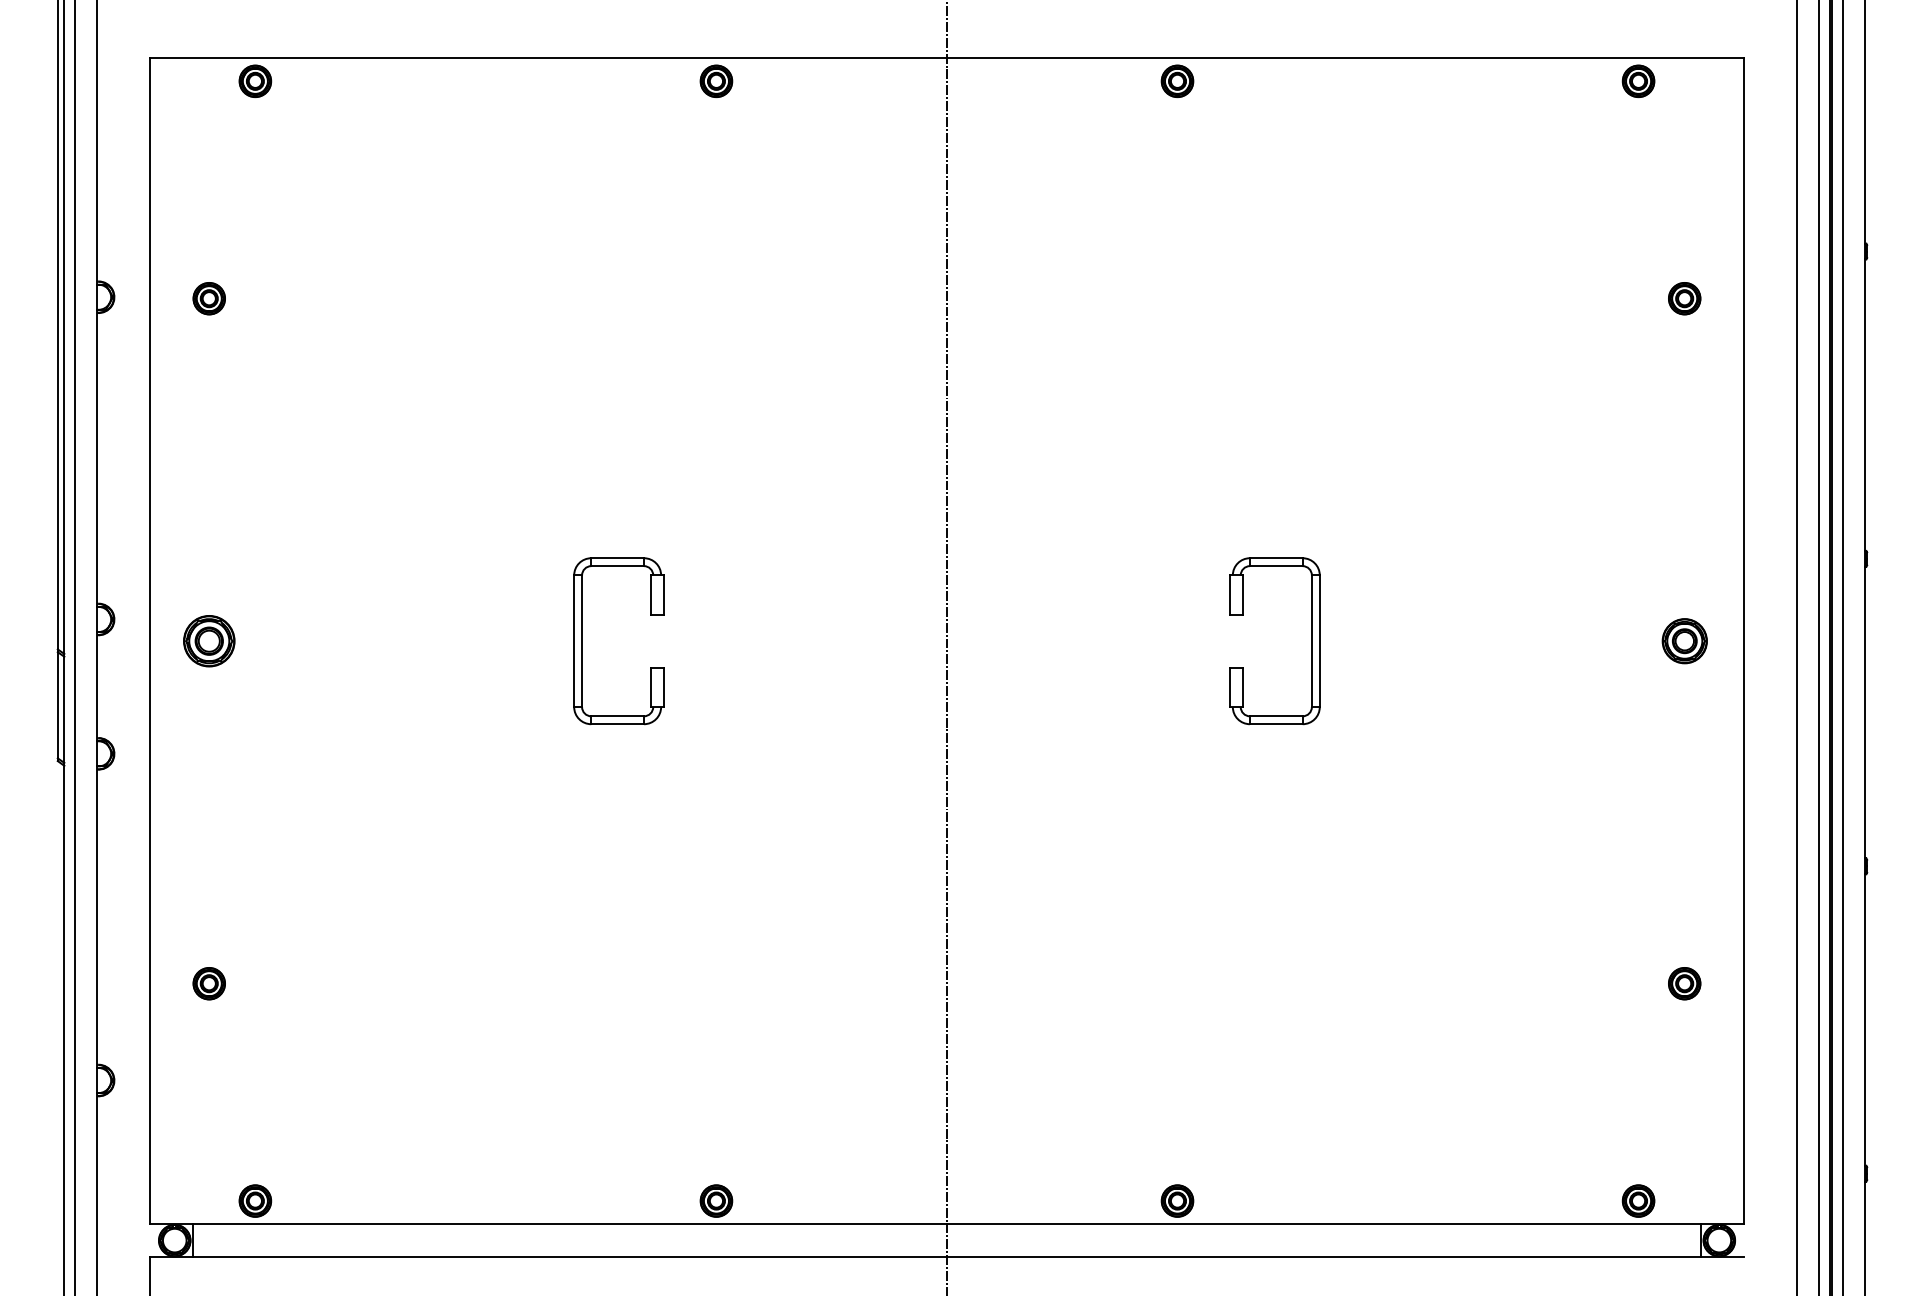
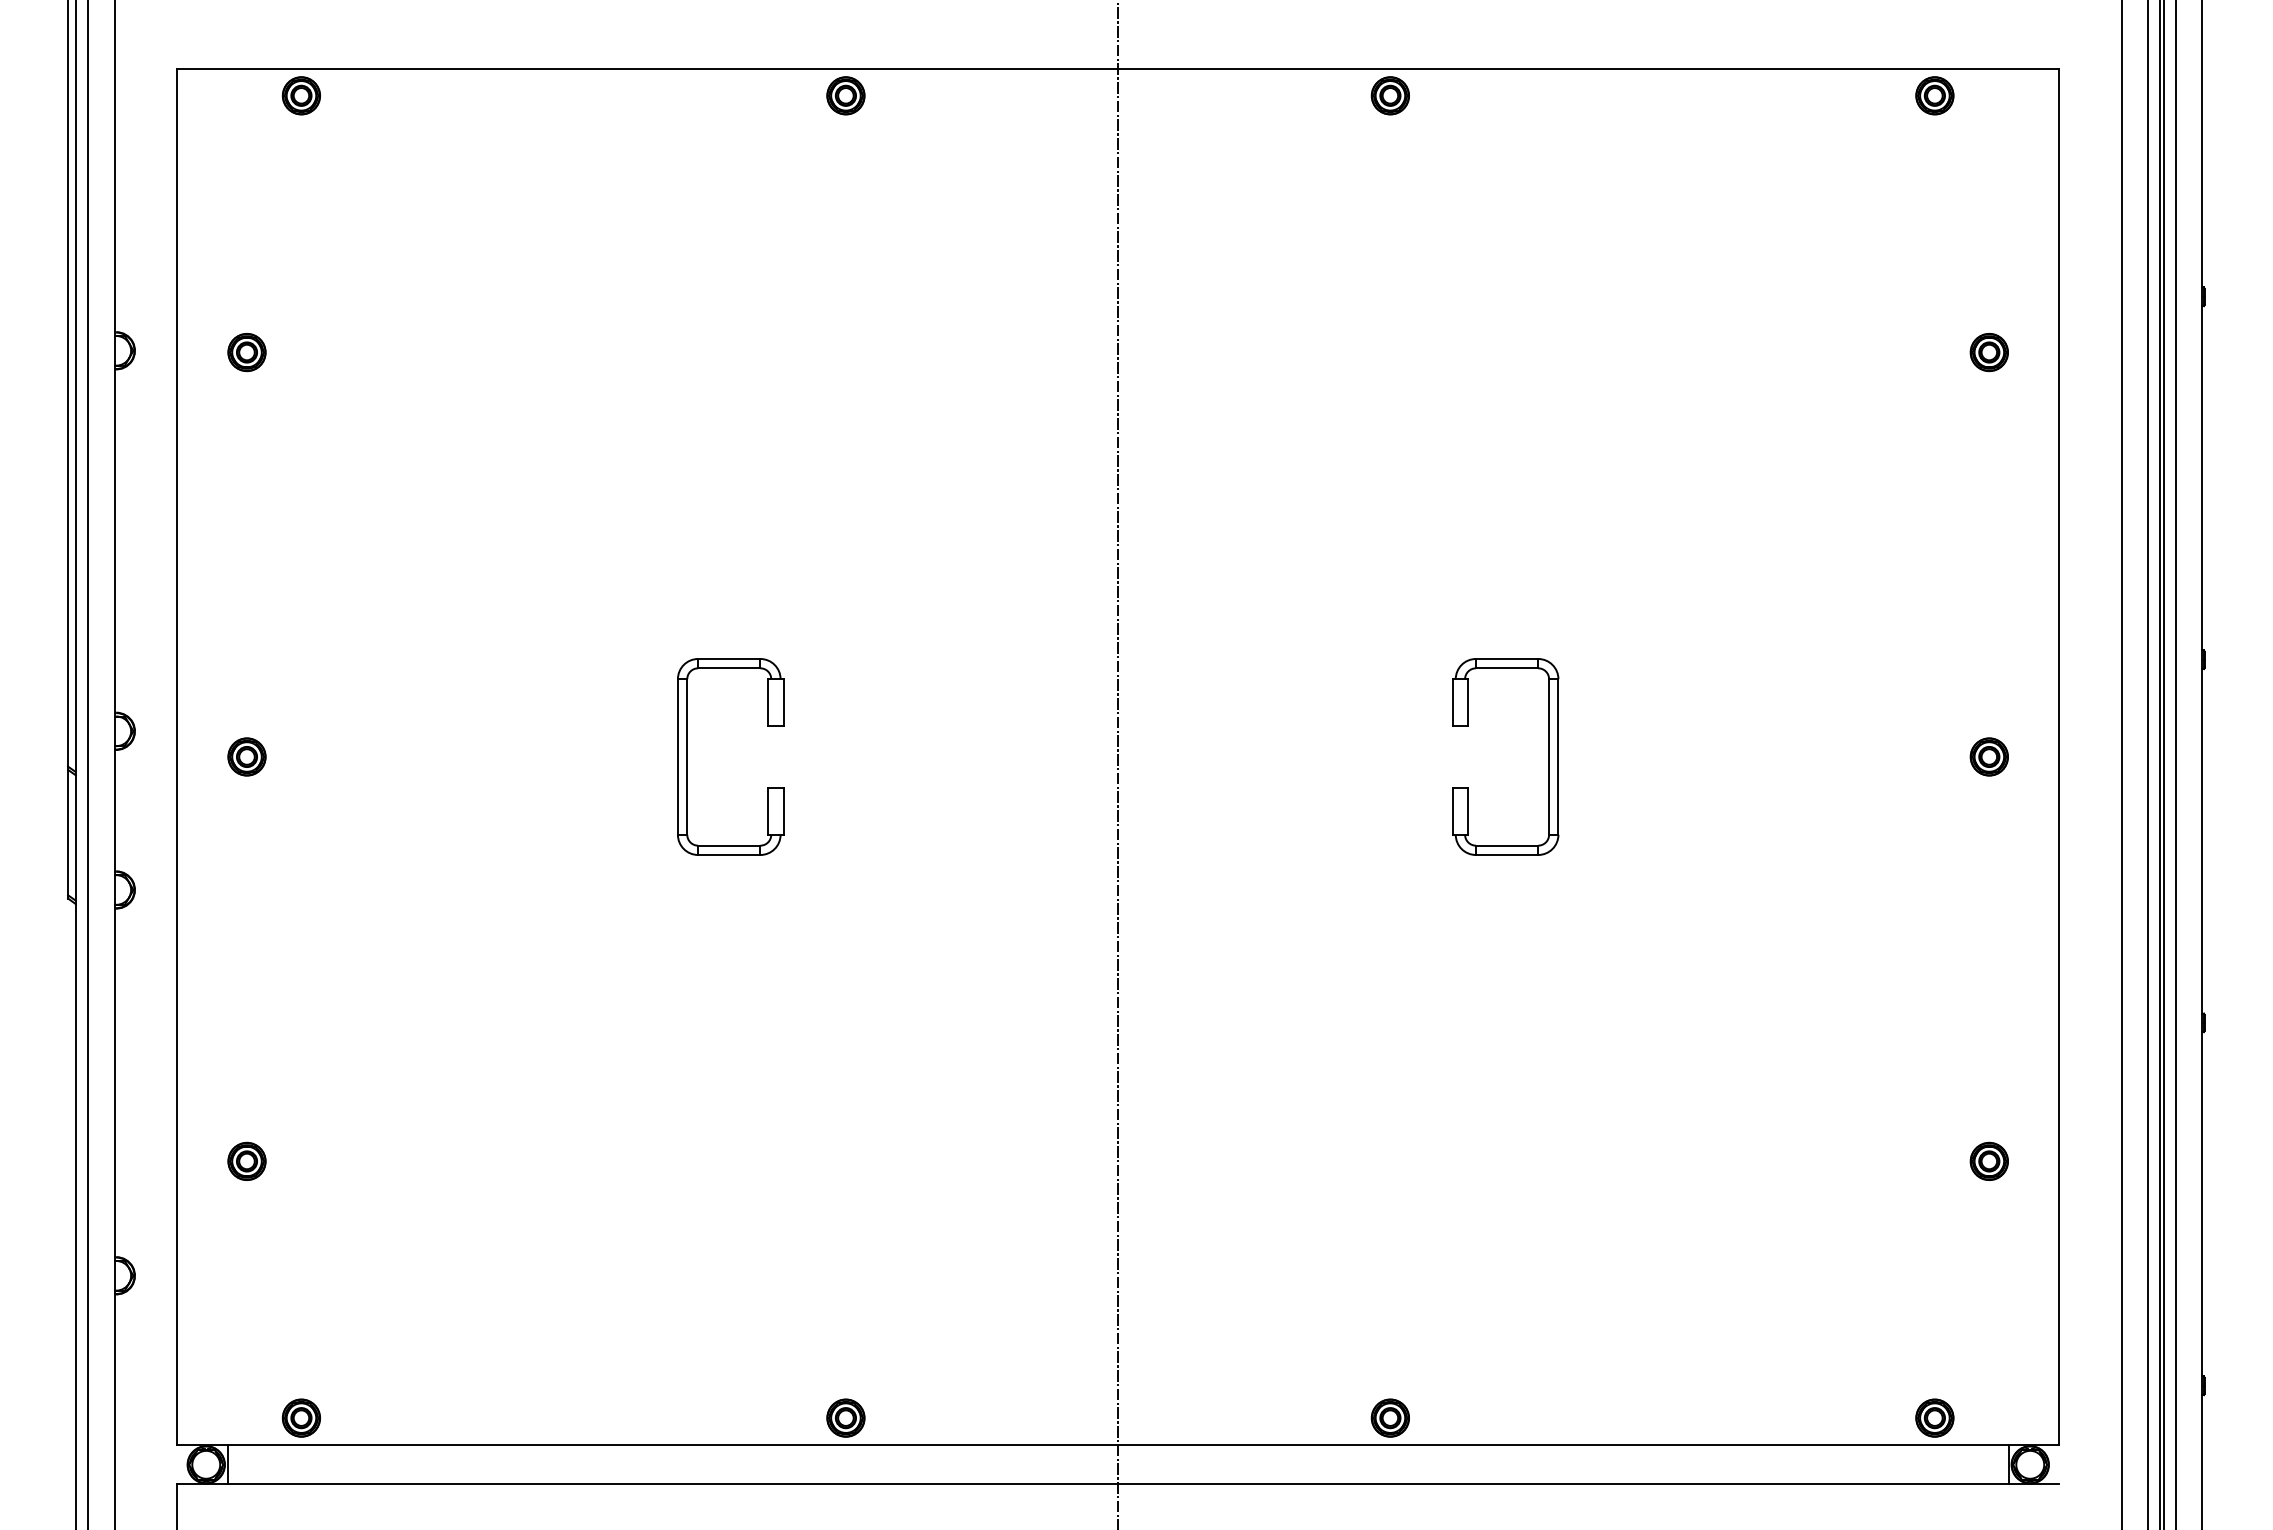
part: (208, 640) -> (246, 756), size x0.62
part: (1683, 640) -> (1988, 756), size x0.71

